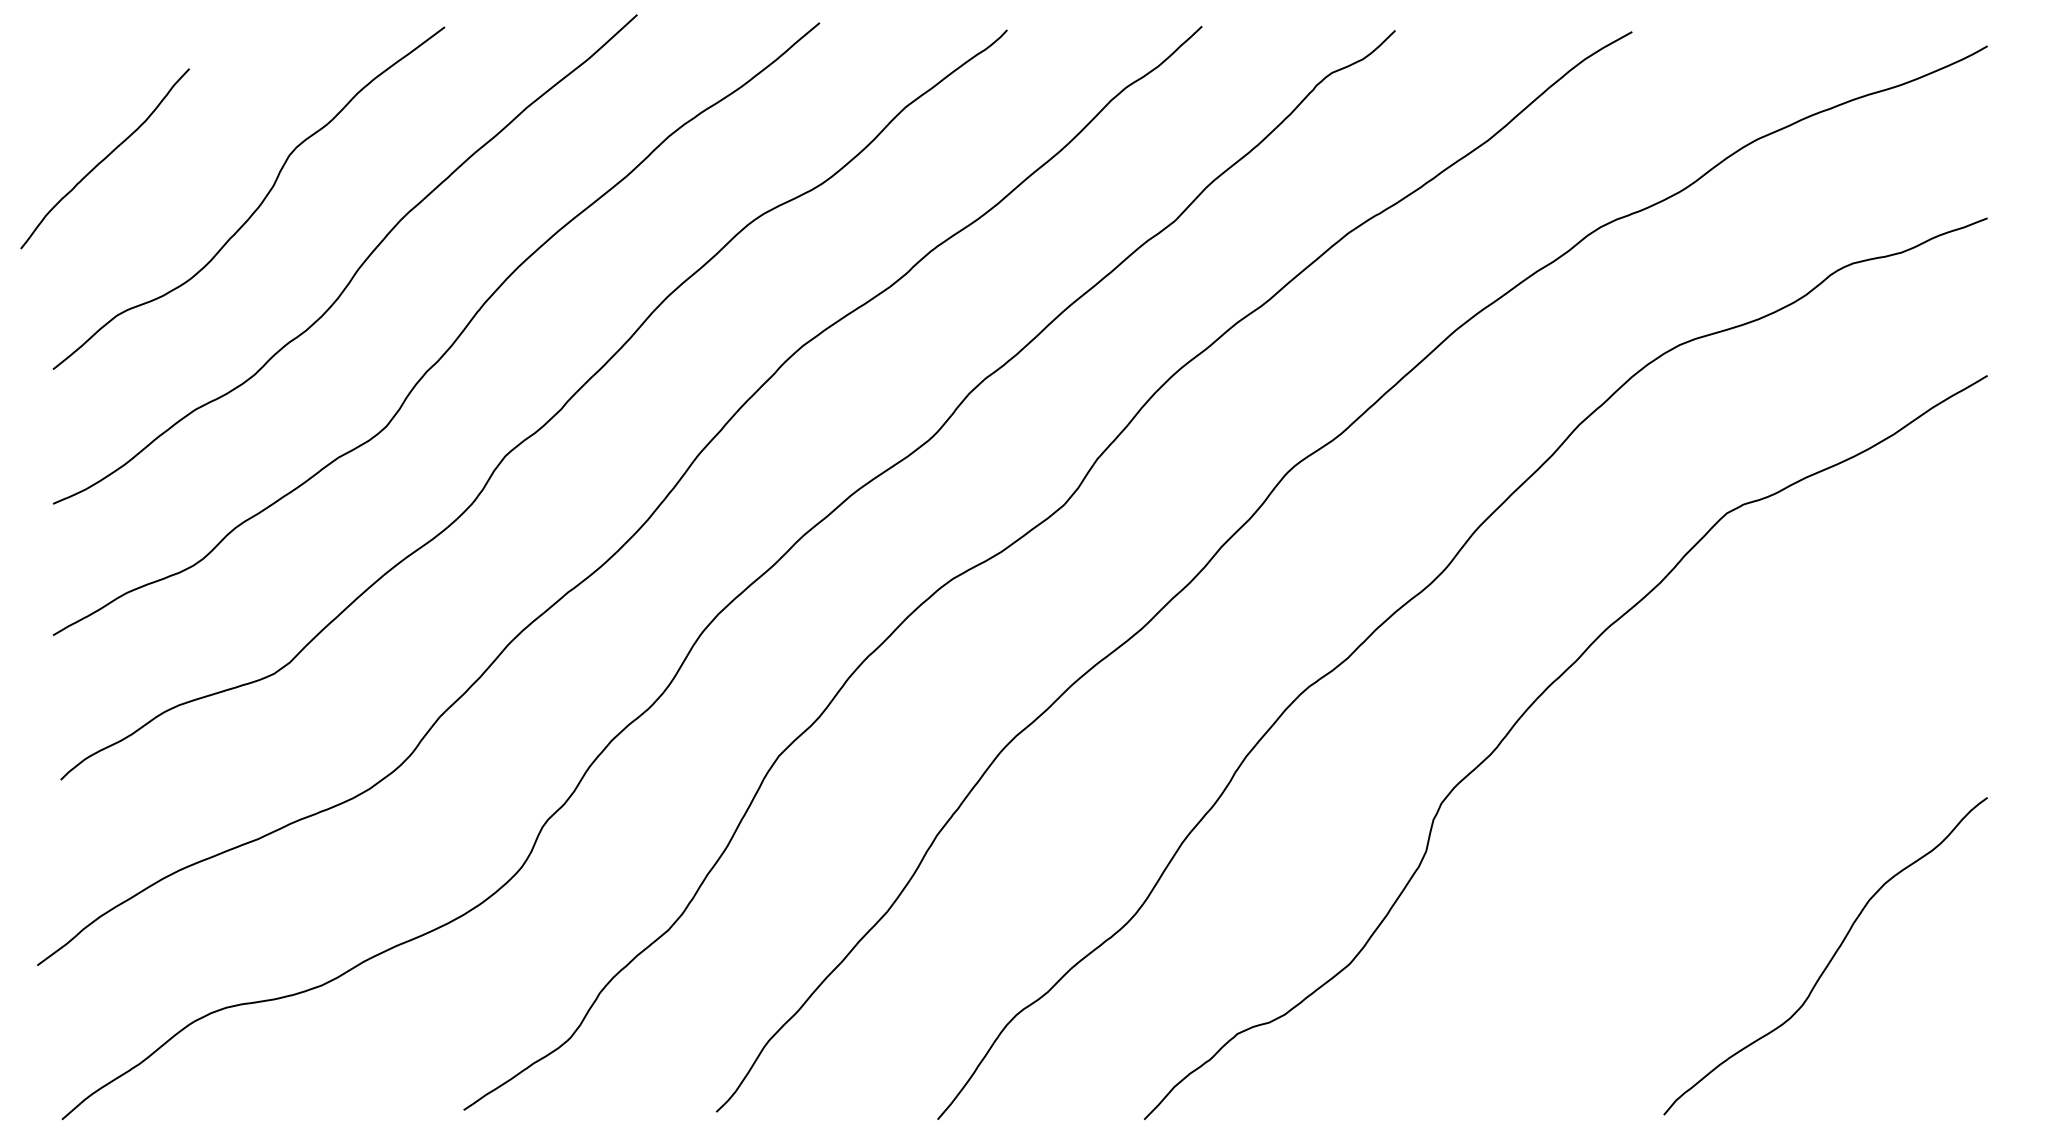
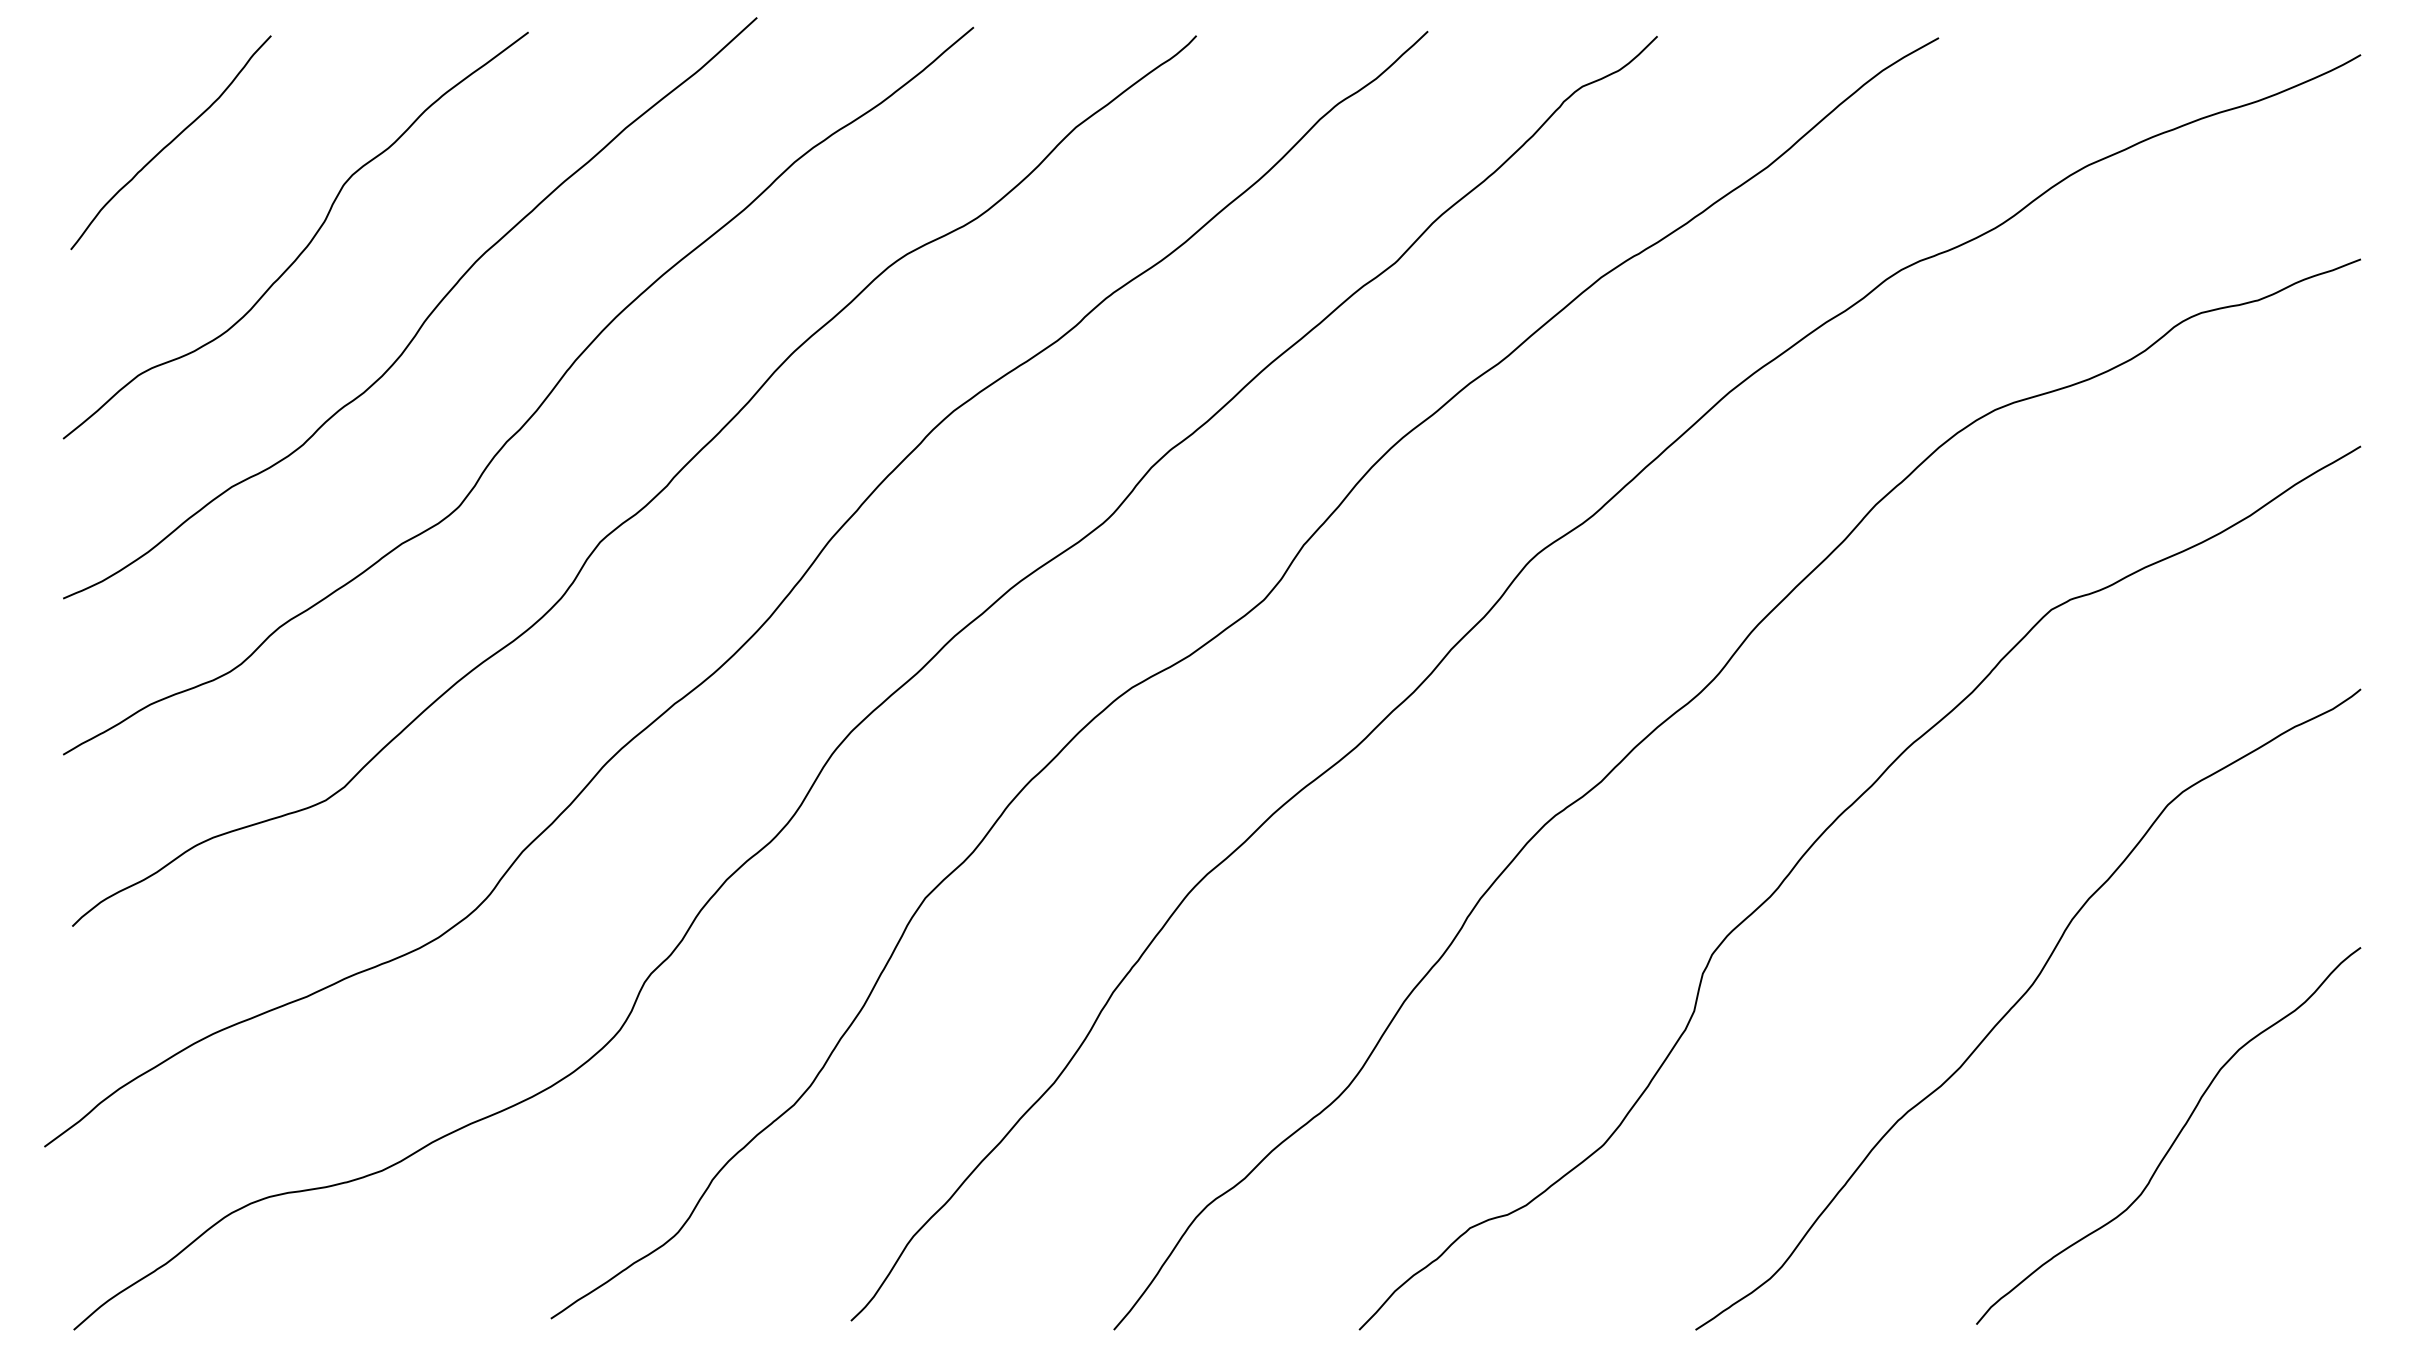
curve: (104, 158) -> (170, 142), moved
curve: (1700, 842) -> (2020, 1000), added

